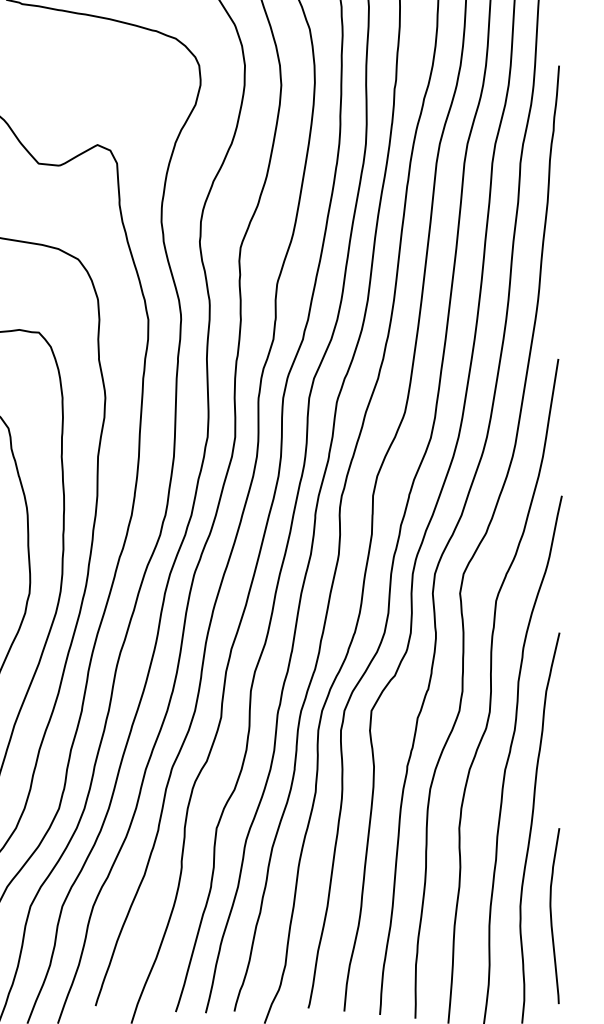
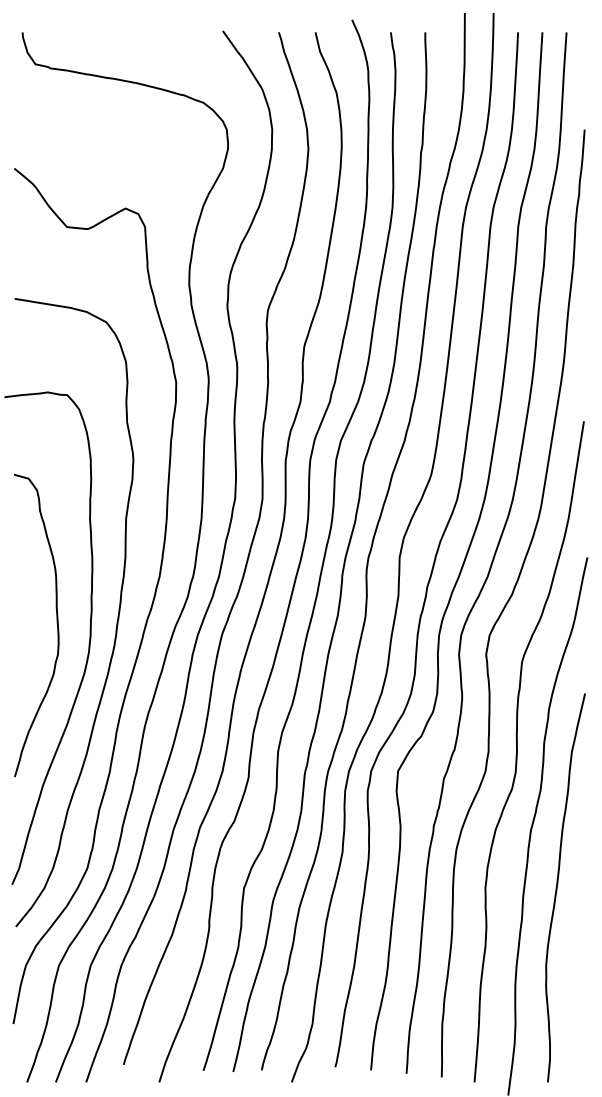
curve: (551, 916) -> (577, 975), removed

